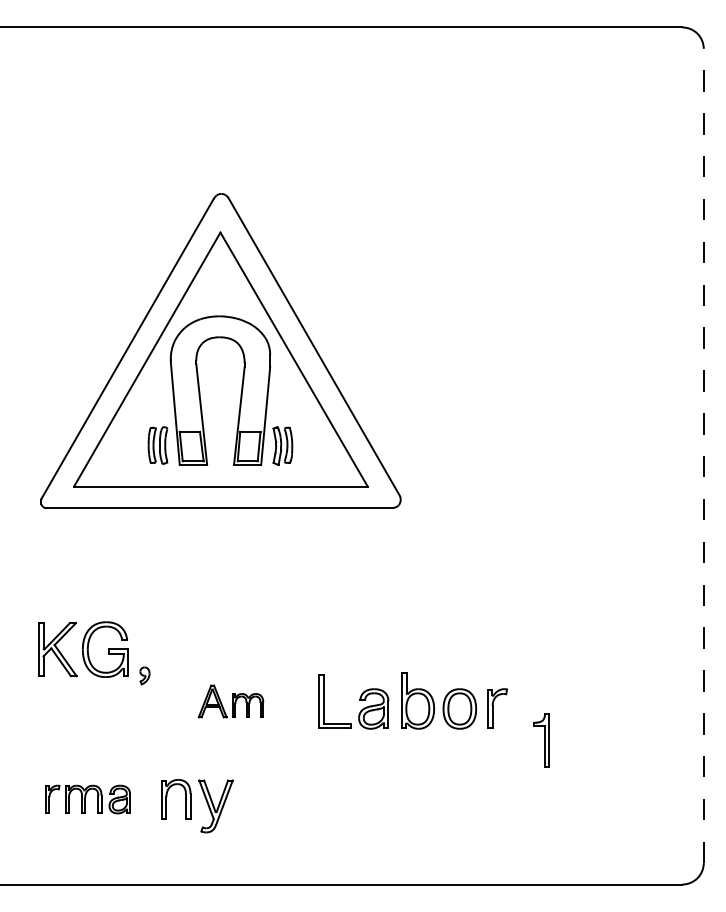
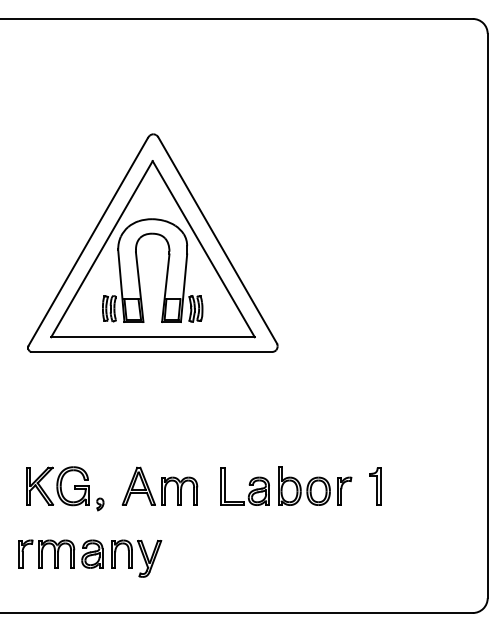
line: (703, 455) -> (487, 315), dashed -> solid
part: (94, 652) -> (65, 488), moved
part: (230, 700) -> (159, 485), size x1.67
part: (541, 740) -> (375, 486), moved
part: (87, 798) -> (60, 553), size x1.43

